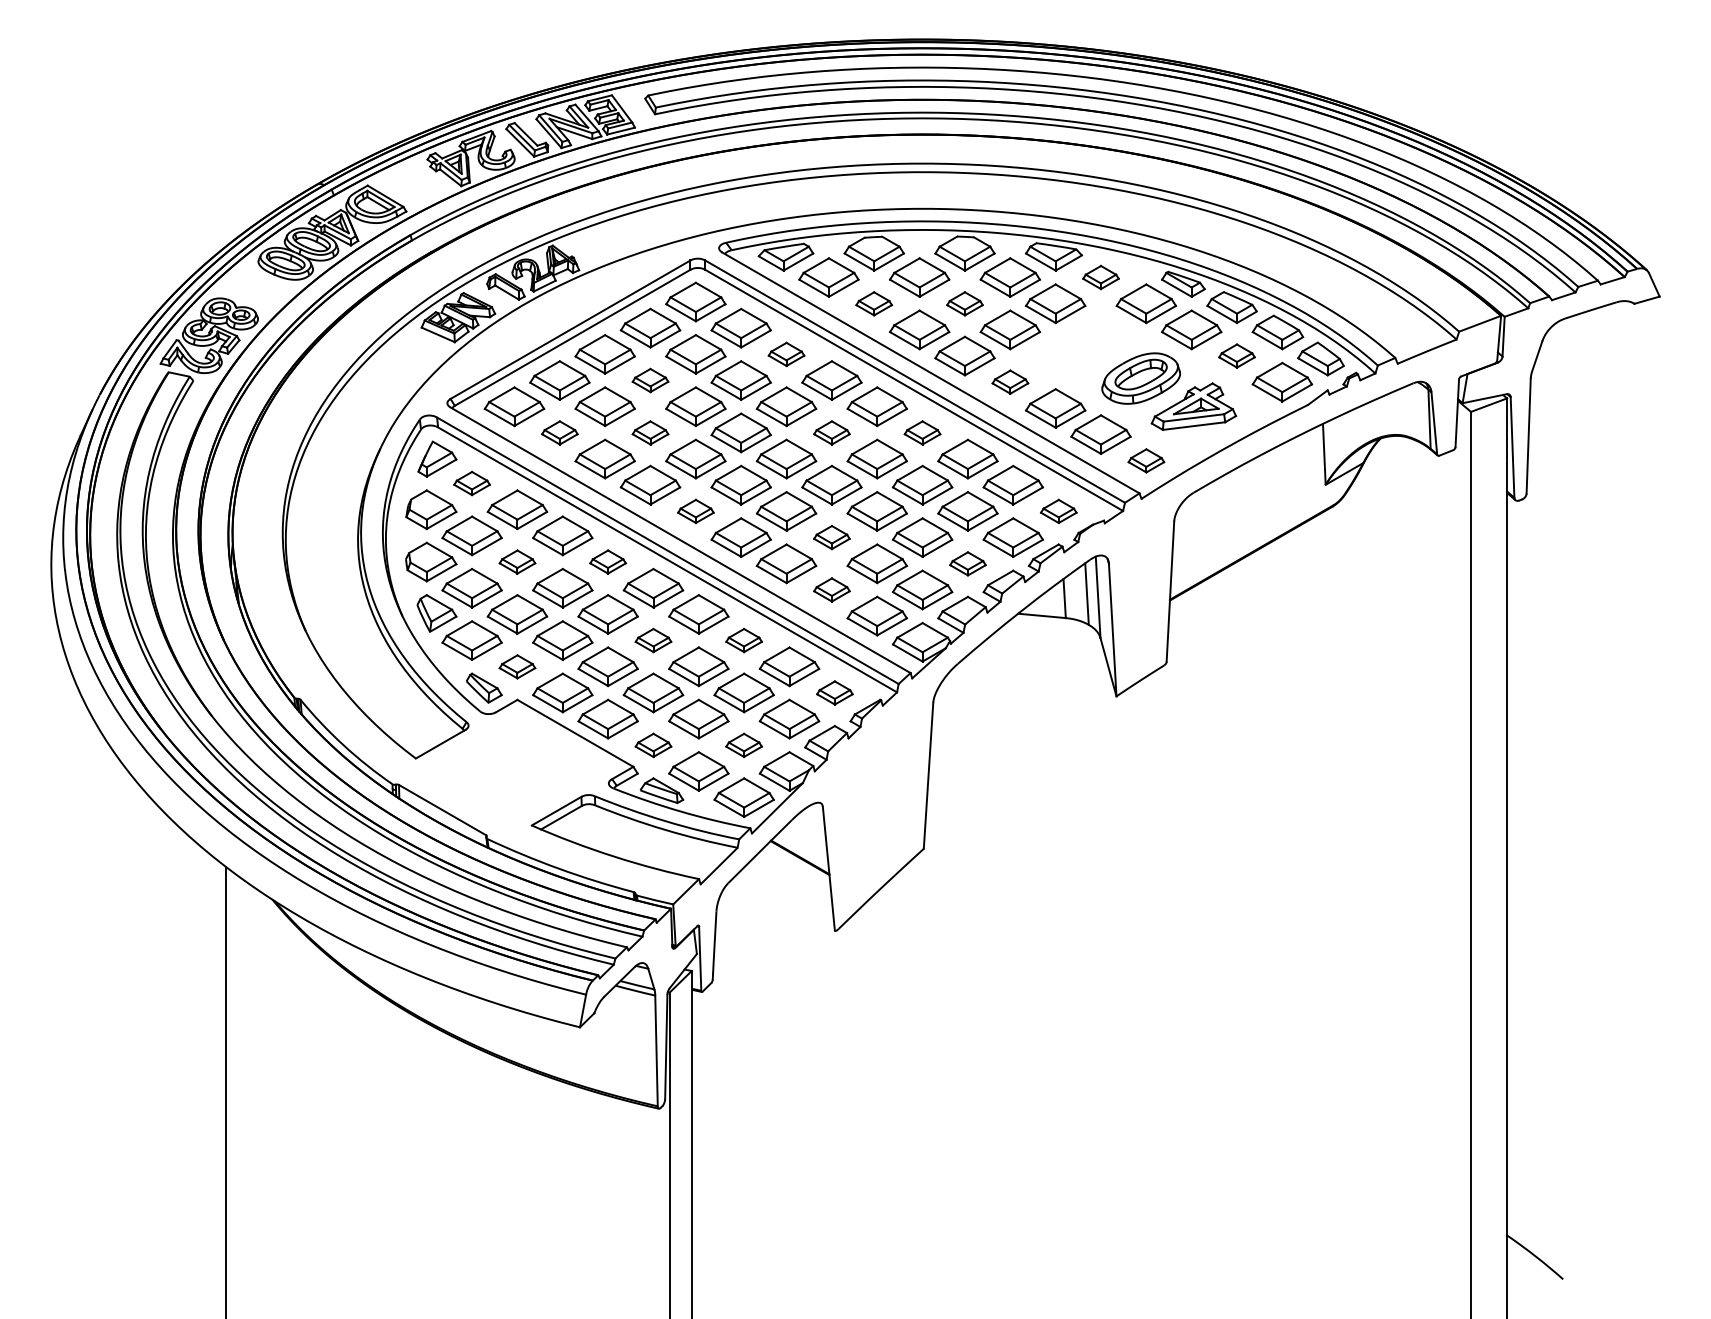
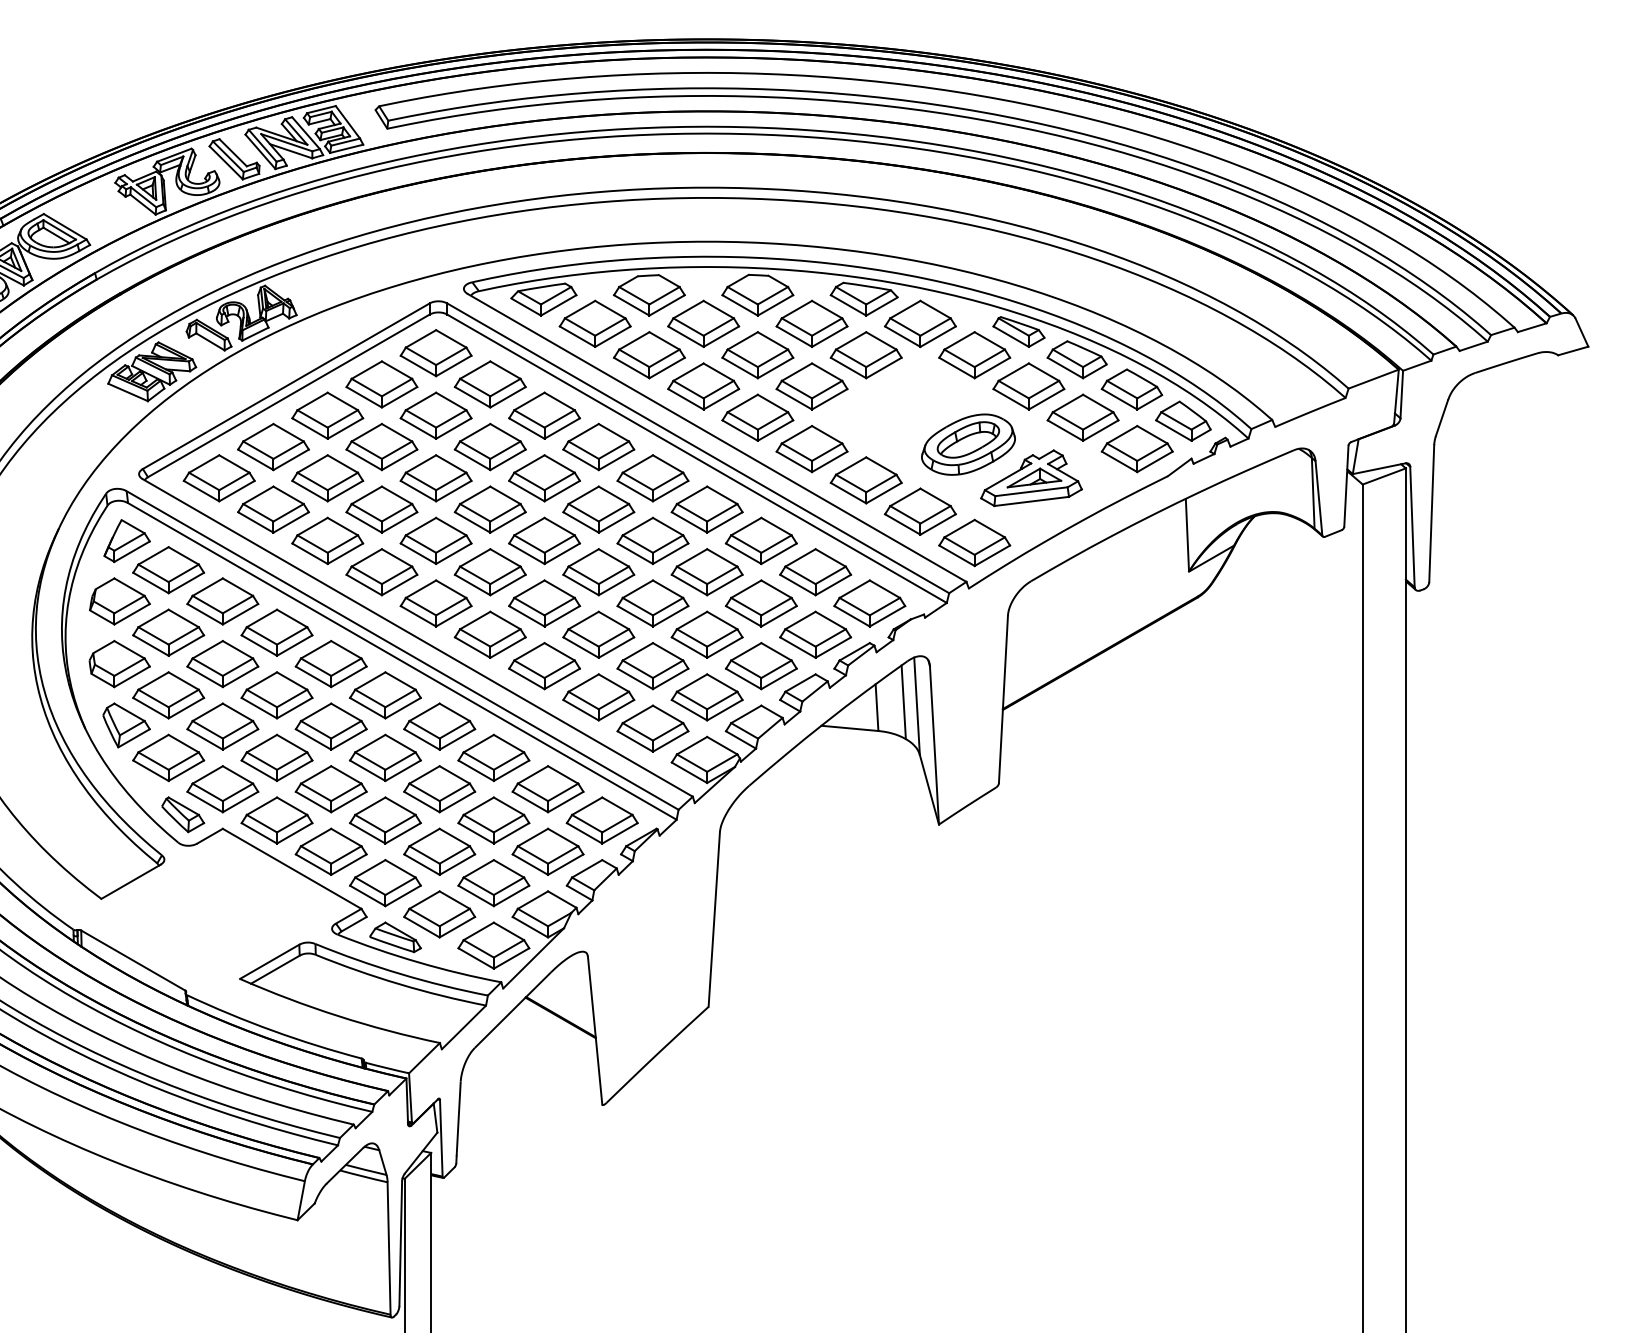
part: (1100, 277) -> (919, 323), size x1.67
part: (873, 303) -> (648, 354), size x1.67
part: (964, 303) -> (757, 354), size x1.67
part: (786, 354) -> (544, 415), size x1.67
part: (1236, 355) -> (1082, 417), size x1.67
part: (650, 380) -> (381, 446), size x1.67
part: (1010, 381) -> (812, 448), size x1.67
part: (559, 432) -> (273, 509), size x1.67
part: (650, 432) -> (381, 509), size x1.67
part: (831, 432) -> (598, 509), size x1.67
part: (922, 432) -> (707, 509), size x1.67
part: (1146, 460) -> (974, 542), size x1.67
part: (471, 483) -> (167, 570), size x1.67
part: (695, 511) -> (435, 603), size x1.67
part: (1058, 511) -> (869, 603), size x1.67
part: (831, 537) -> (598, 634), size x1.67
part: (517, 561) -> (222, 663), size x1.67
part: (607, 561) -> (330, 663), size x1.67
part: (967, 563) -> (760, 665), size x1.67
part: (831, 589) -> (598, 696), size x1.67
part: (653, 640) -> (385, 757), size x1.67
part: (743, 640) -> (493, 757), size x1.67
part: (517, 666) -> (222, 788), size x1.67
part: (834, 692) -> (601, 819), size x1.67
part: (653, 745) -> (385, 883), size x1.67
part: (743, 745) -> (493, 883), size x1.67

